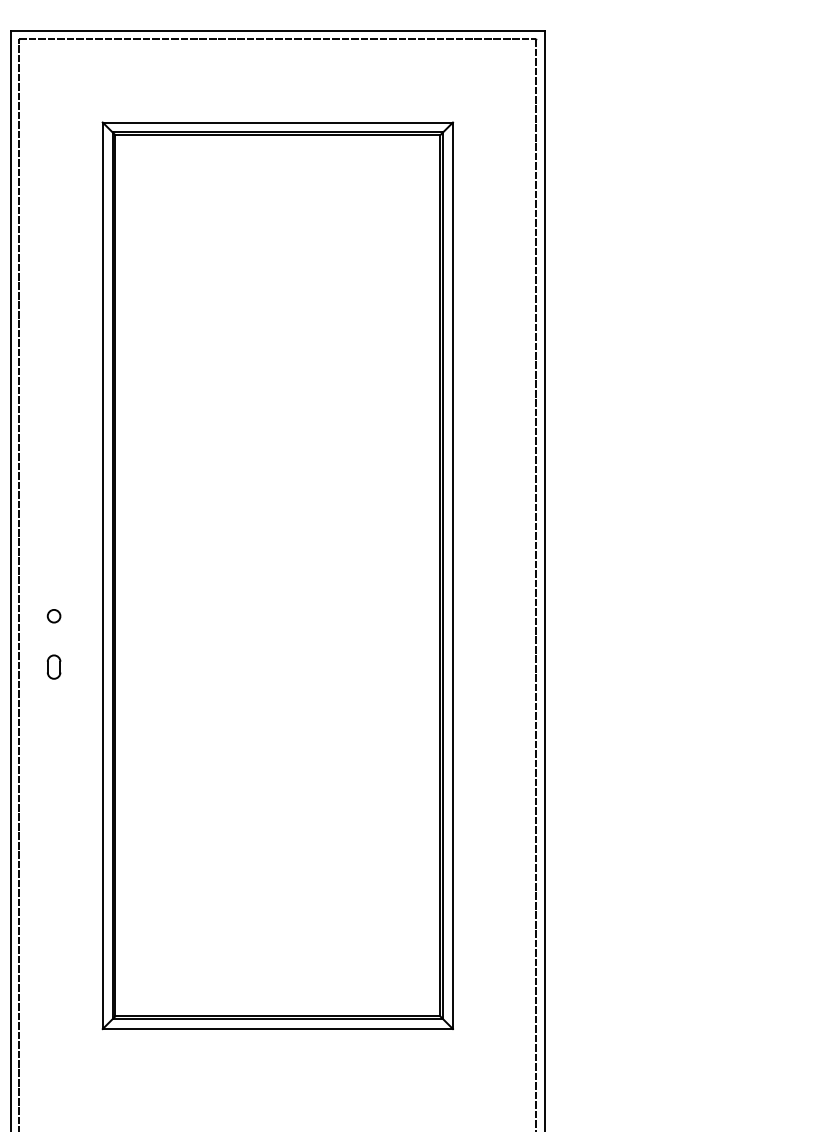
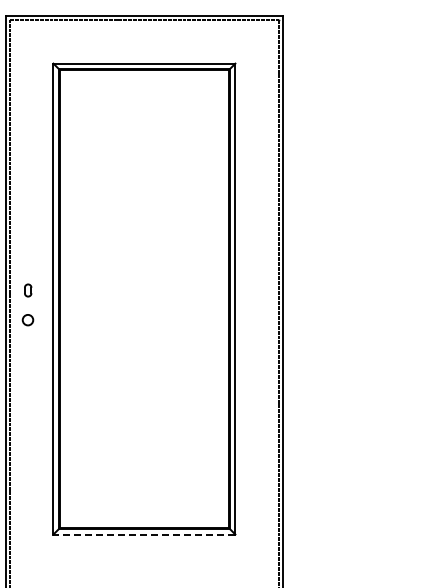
circle: (54, 615) -> (28, 319), size x1.6
part: (54, 667) -> (28, 290), moved
line: (278, 1029) -> (144, 534), solid -> dashed

